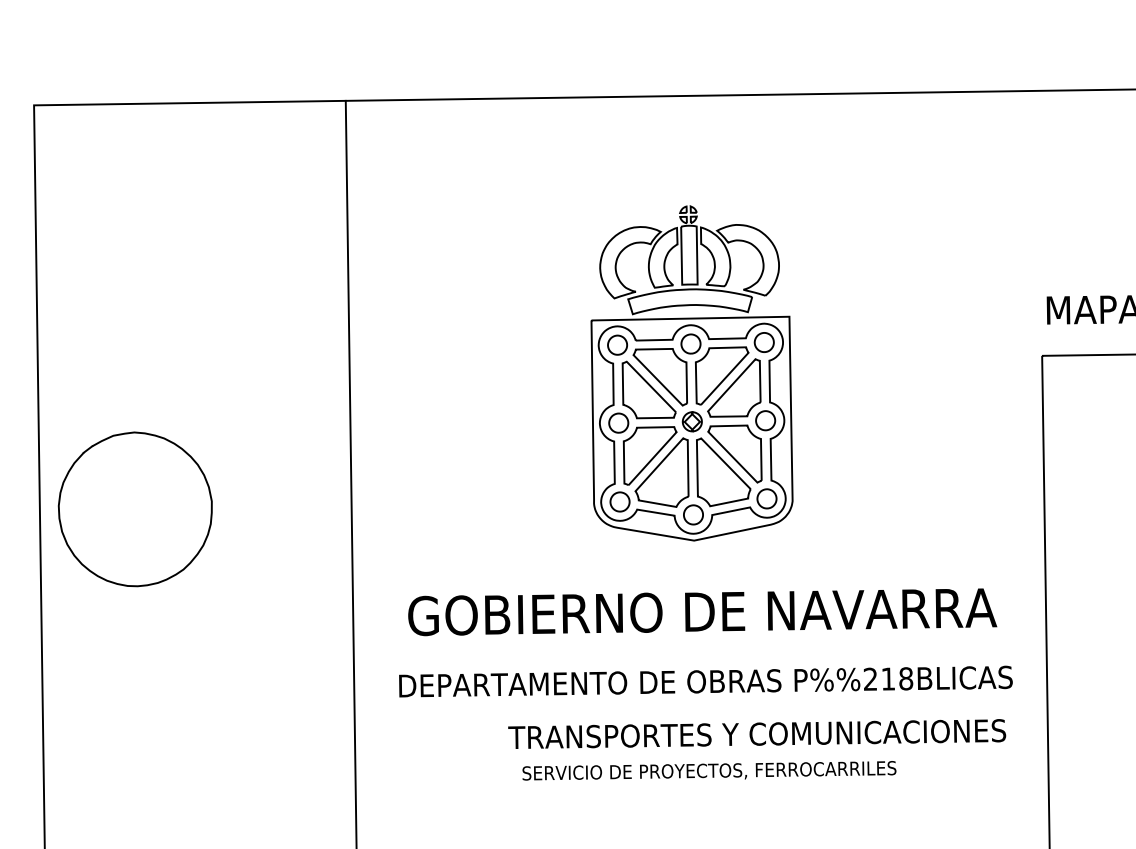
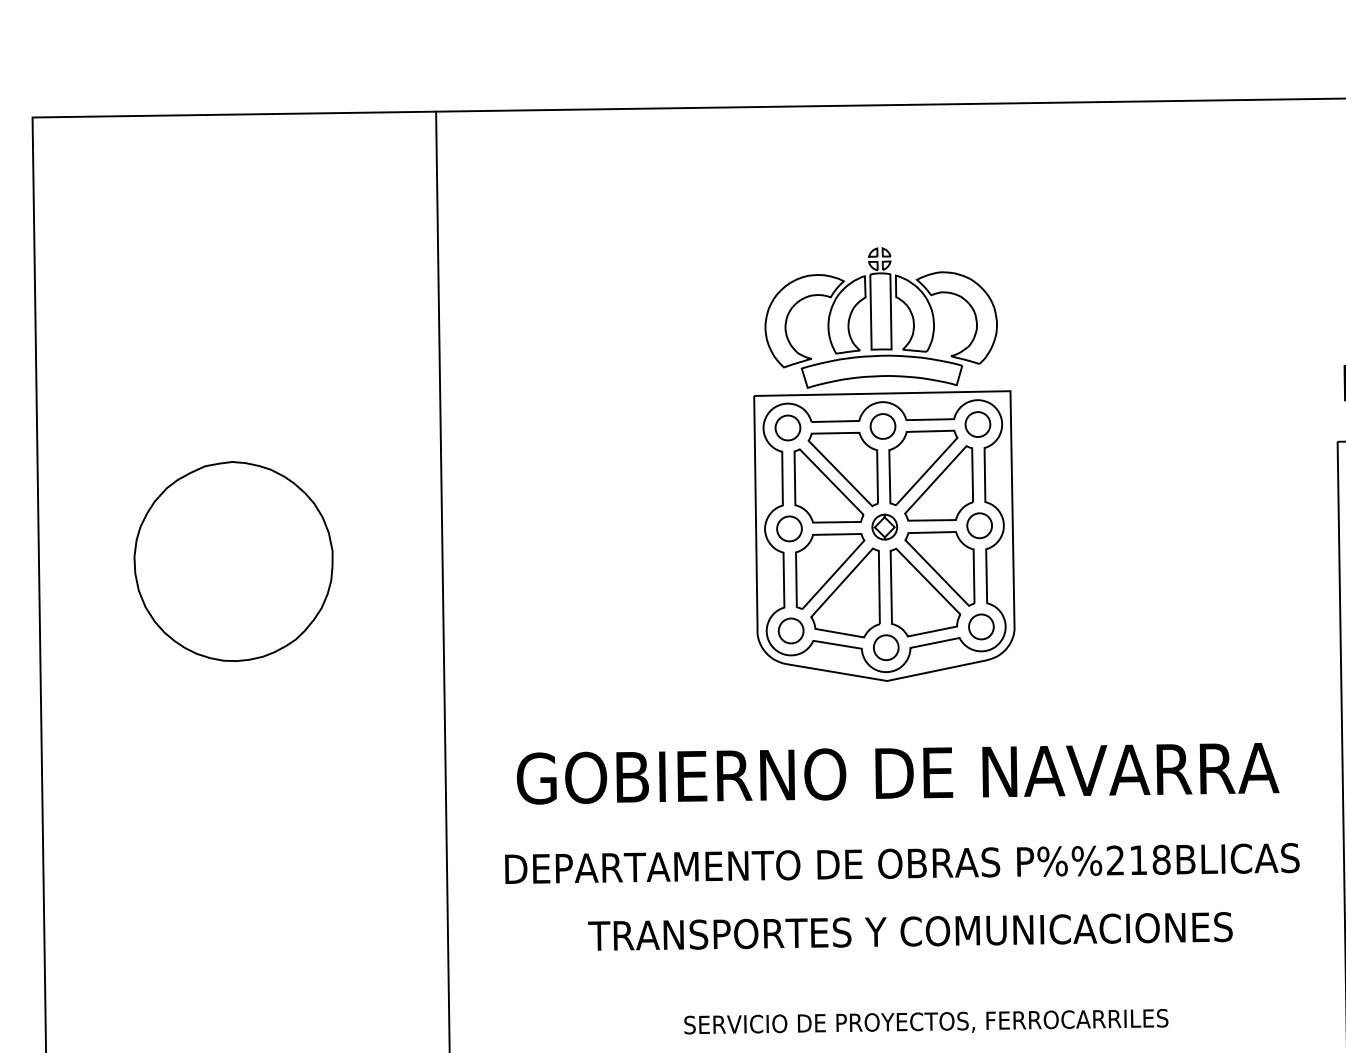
part: (134, 509) -> (232, 561), moved
text: (757, 733) -> (910, 930), moved
text: (709, 770) -> (926, 1021), moved

